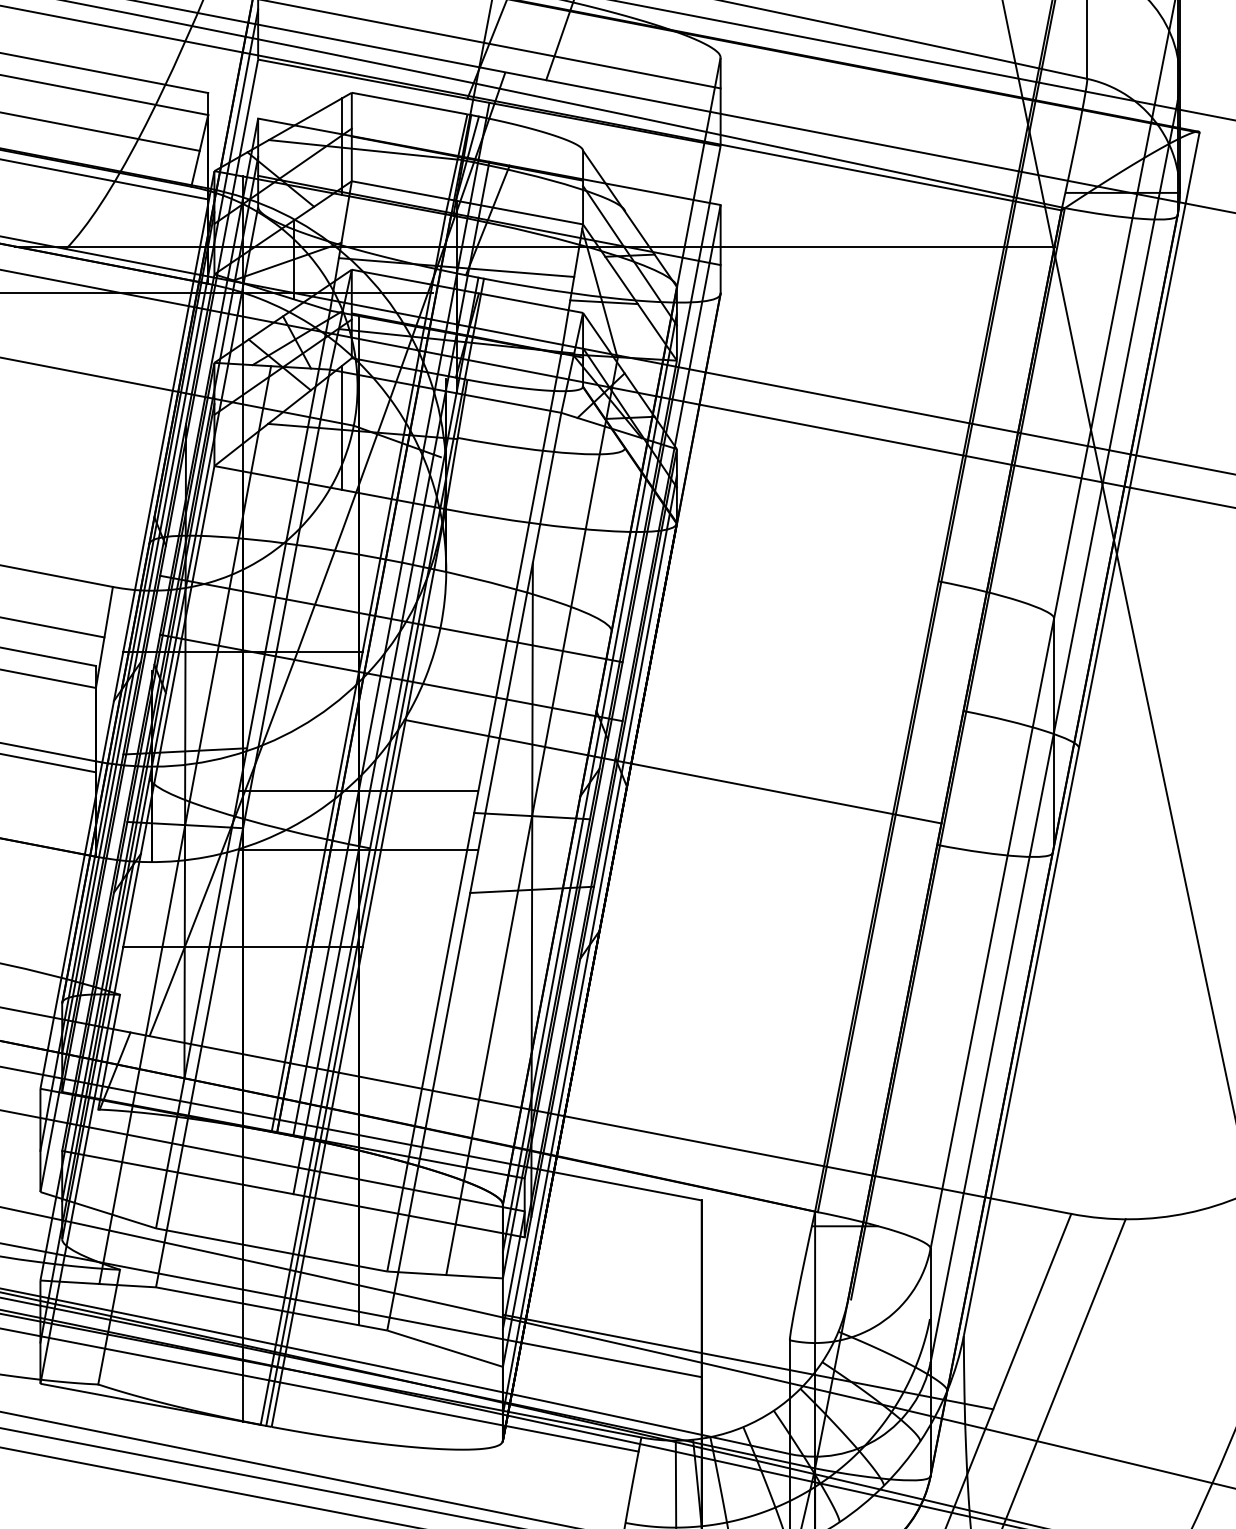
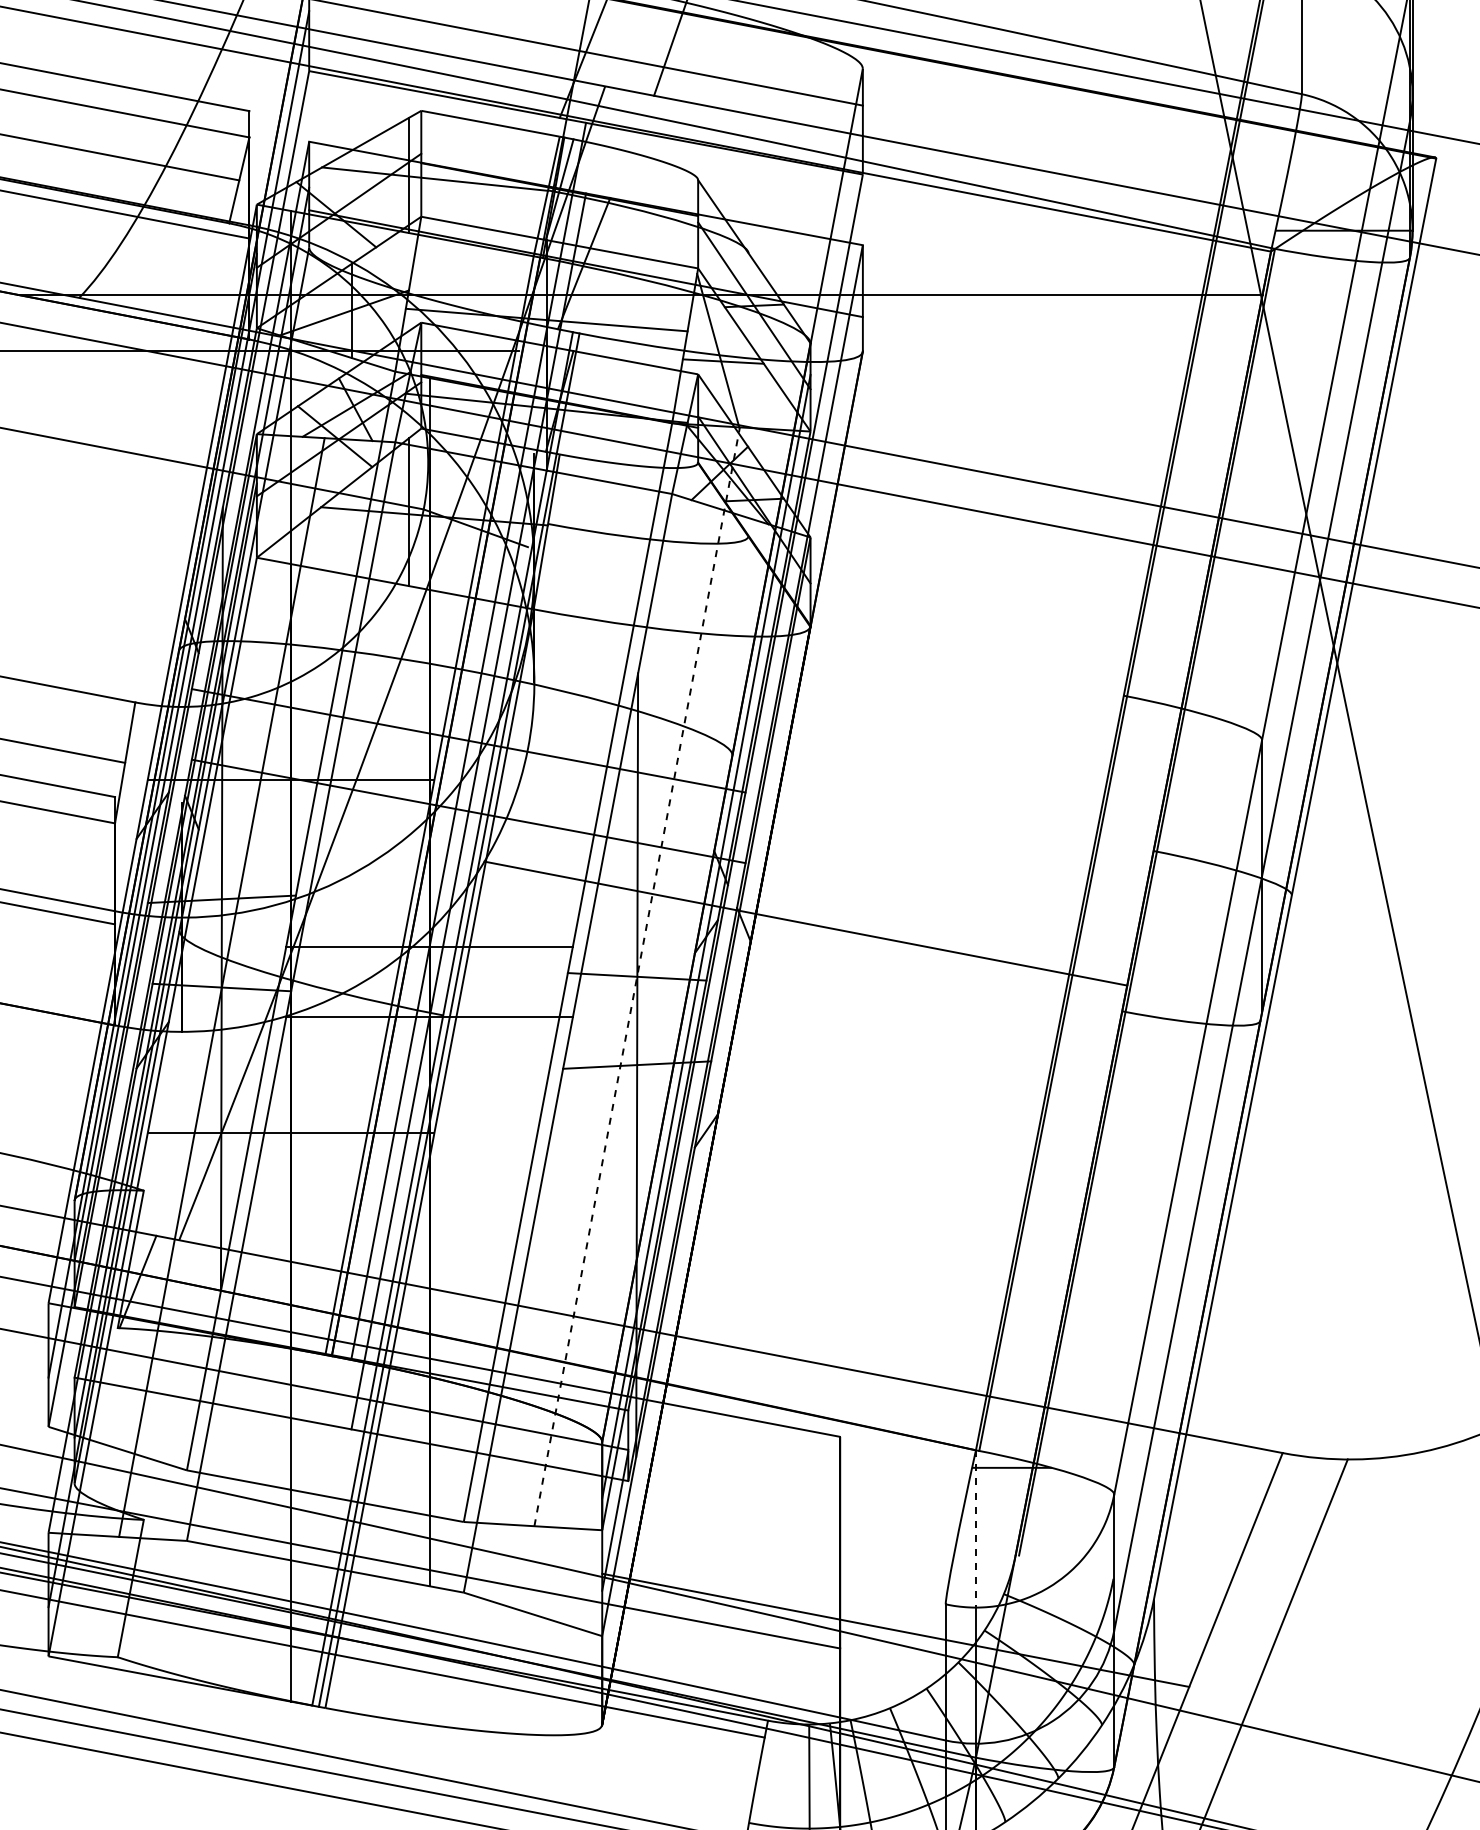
line: (532, 815) -> (637, 976), solid -> dashed
line: (590, 944) -> (706, 1130), removed
arc: (814, 1280) -> (975, 1532), solid -> dashed

